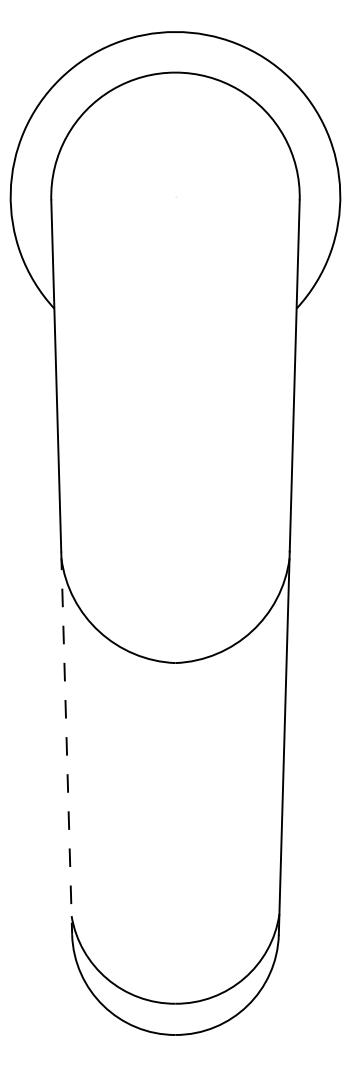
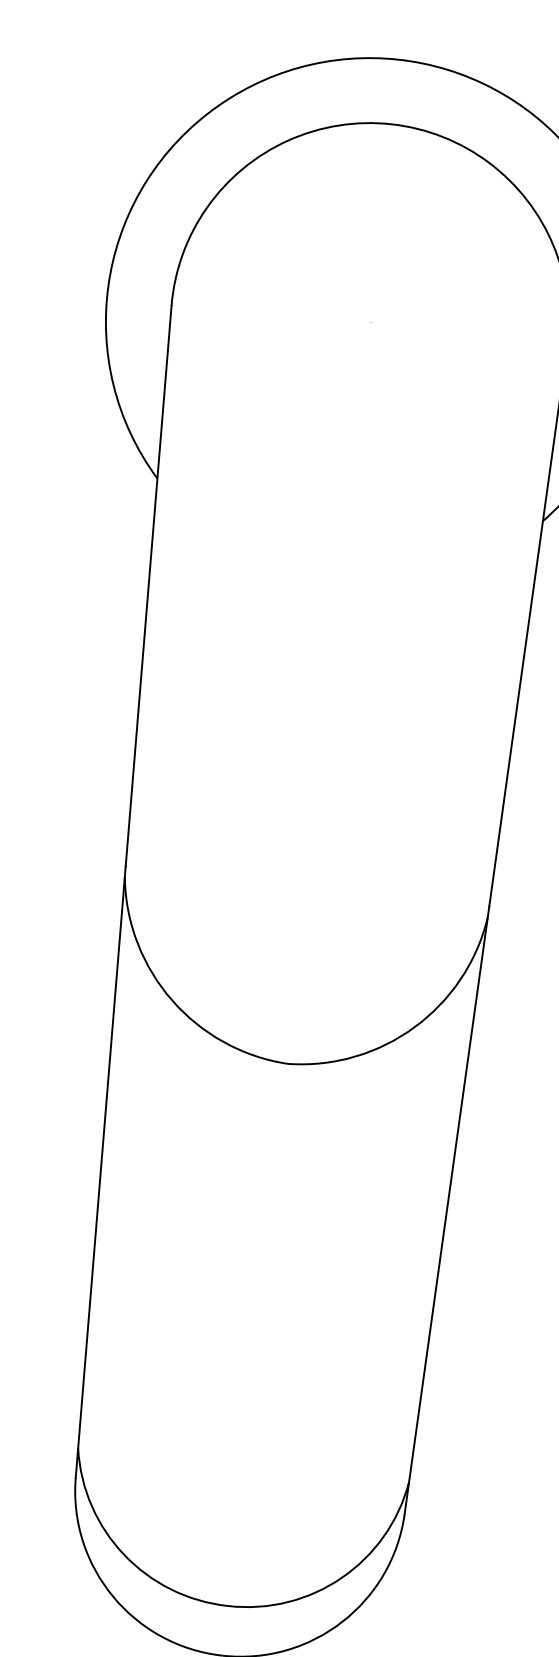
line: (66, 743) -> (100, 1172), dashed -> solid

